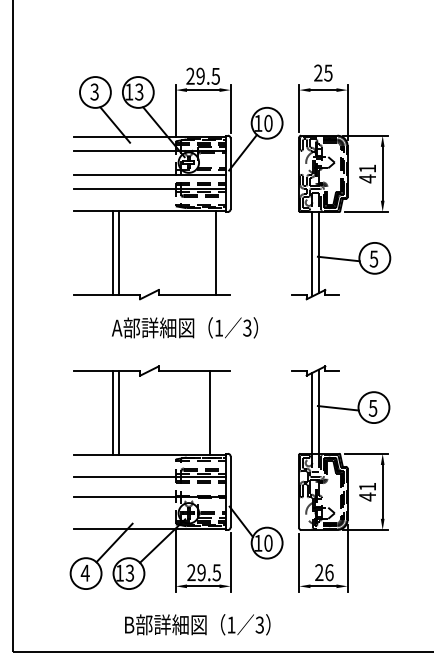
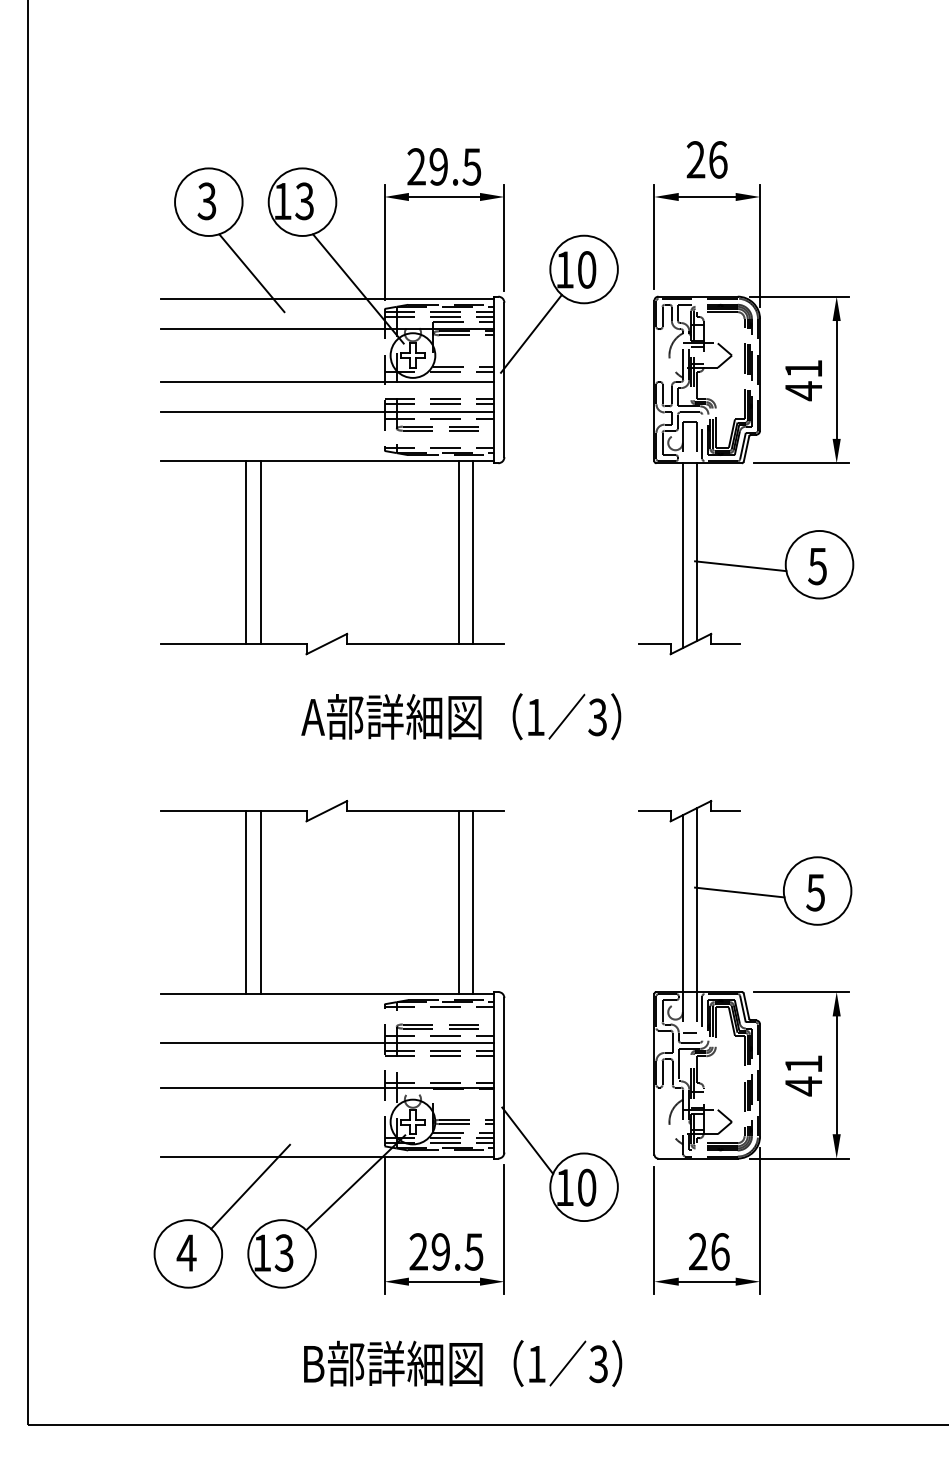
text: (328, 72) -> (718, 158), 25 -> 26
line: (209, 252) -> (458, 551), added
text: (184, 327) -> (460, 715), moved
line: (216, 412) -> (473, 901), added
text: (197, 624) -> (462, 1362), moved

